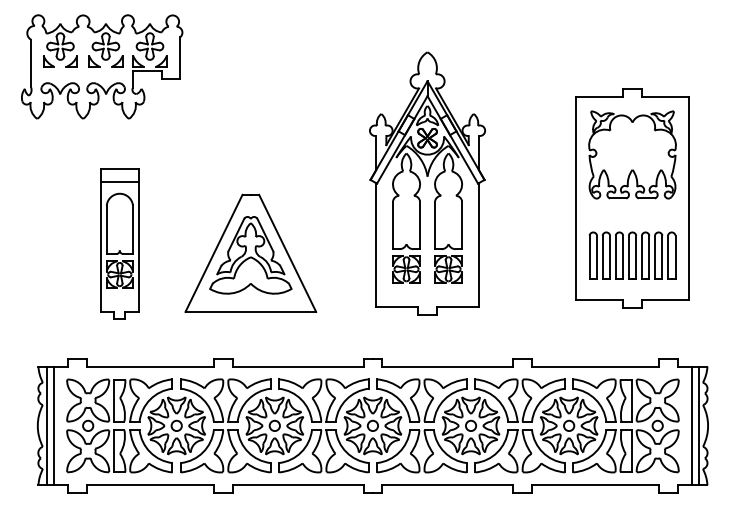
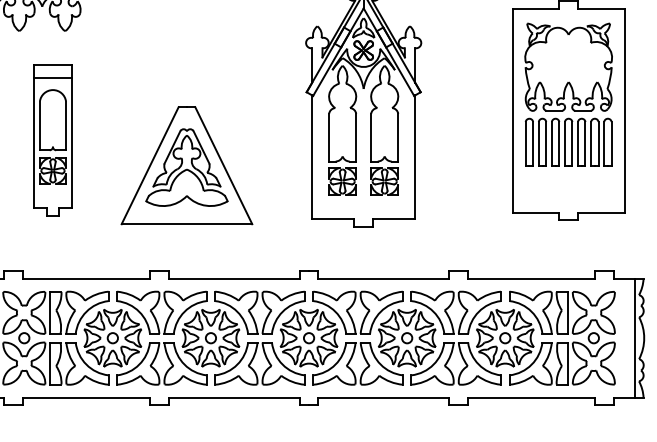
part: (119, 243) -> (52, 139), moved
part: (632, 255) -> (568, 141), moved
line: (691, 425) -> (627, 337), removed

